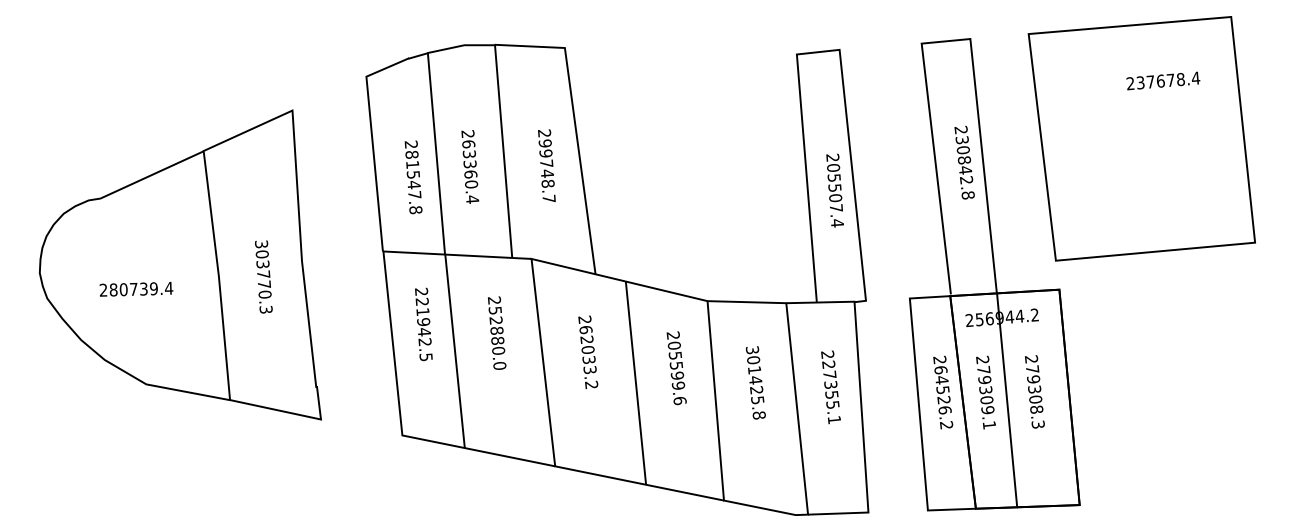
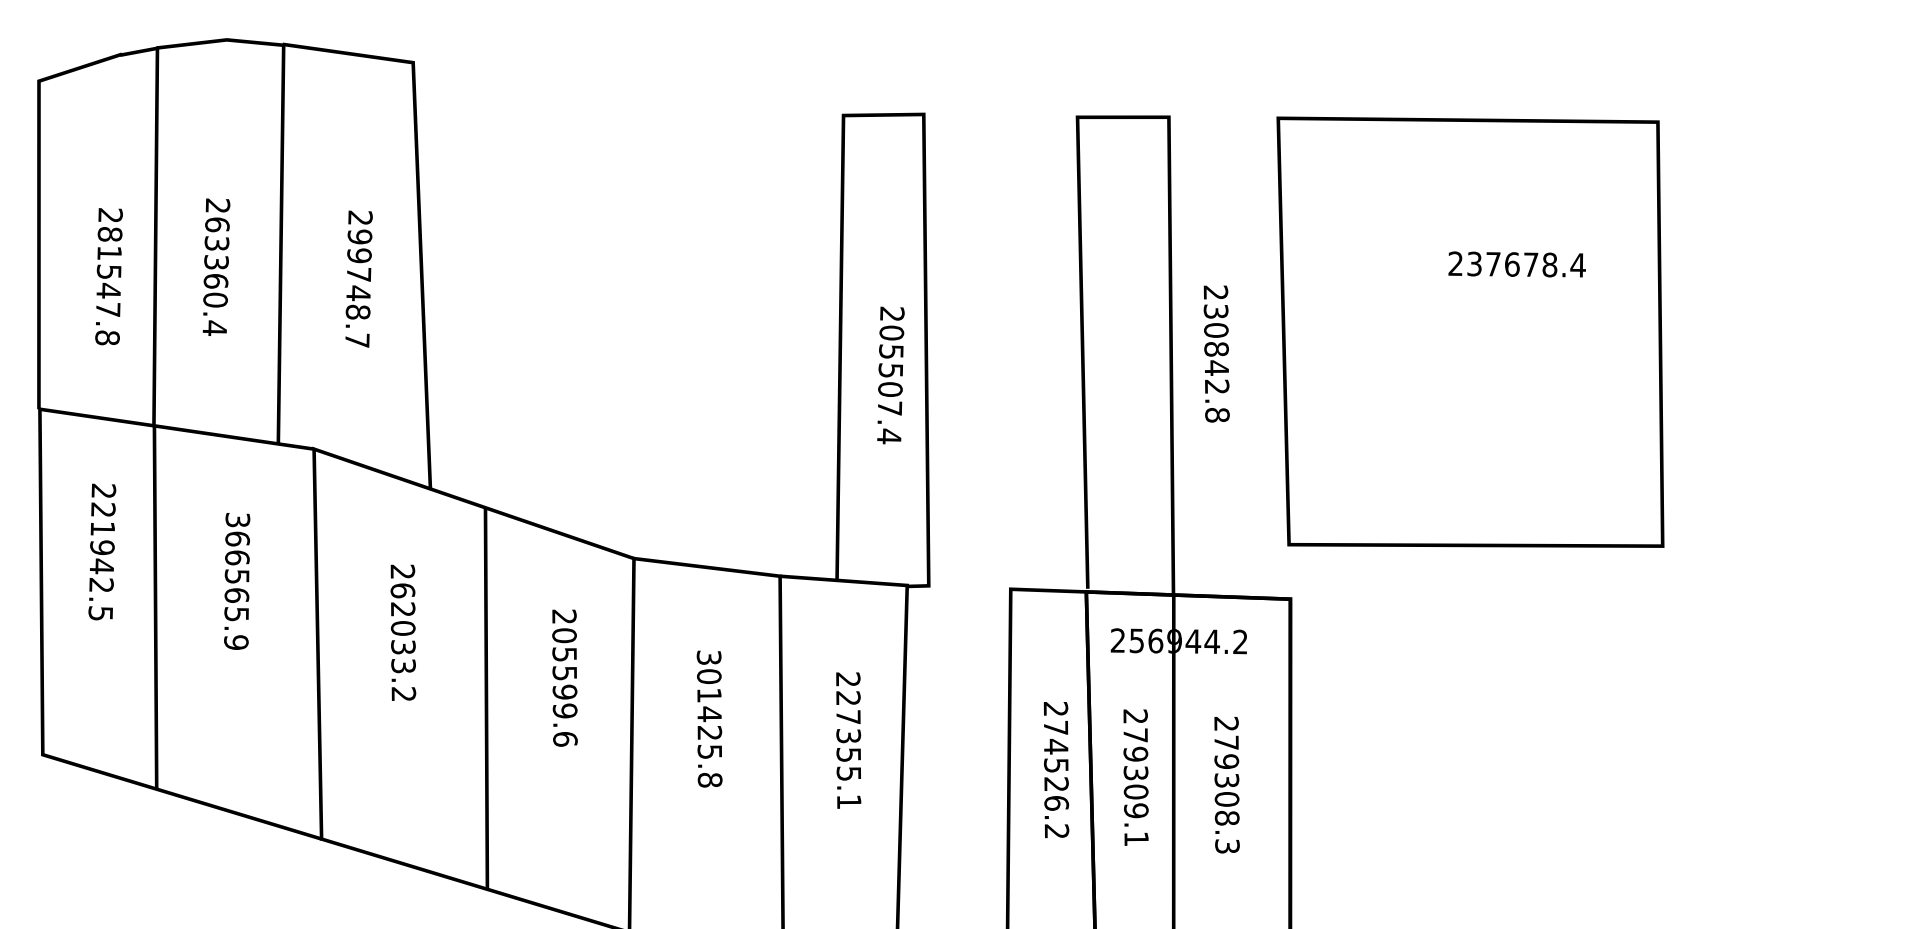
text: (1163, 80) -> (1517, 263), moved
text: (964, 162) -> (1216, 353), moved
text: (496, 332) -> (235, 579), 252880.0 -> 366565.9
text: (940, 369) -> (1055, 726), 264526.2 -> 274526.2

